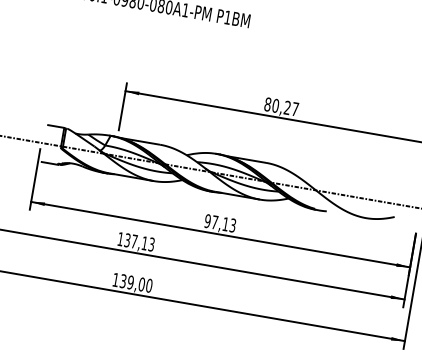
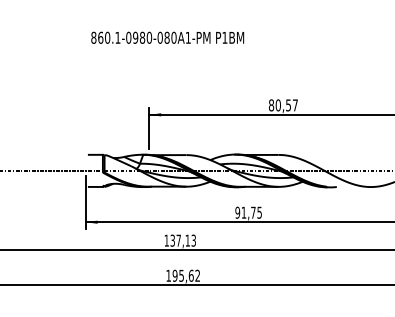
text: (287, 108) -> (288, 105), 80,27 -> 80,57
text: (223, 223) -> (251, 212), 97,13 -> 91,75
text: (136, 283) -> (186, 275), 139,00 -> 195,62

